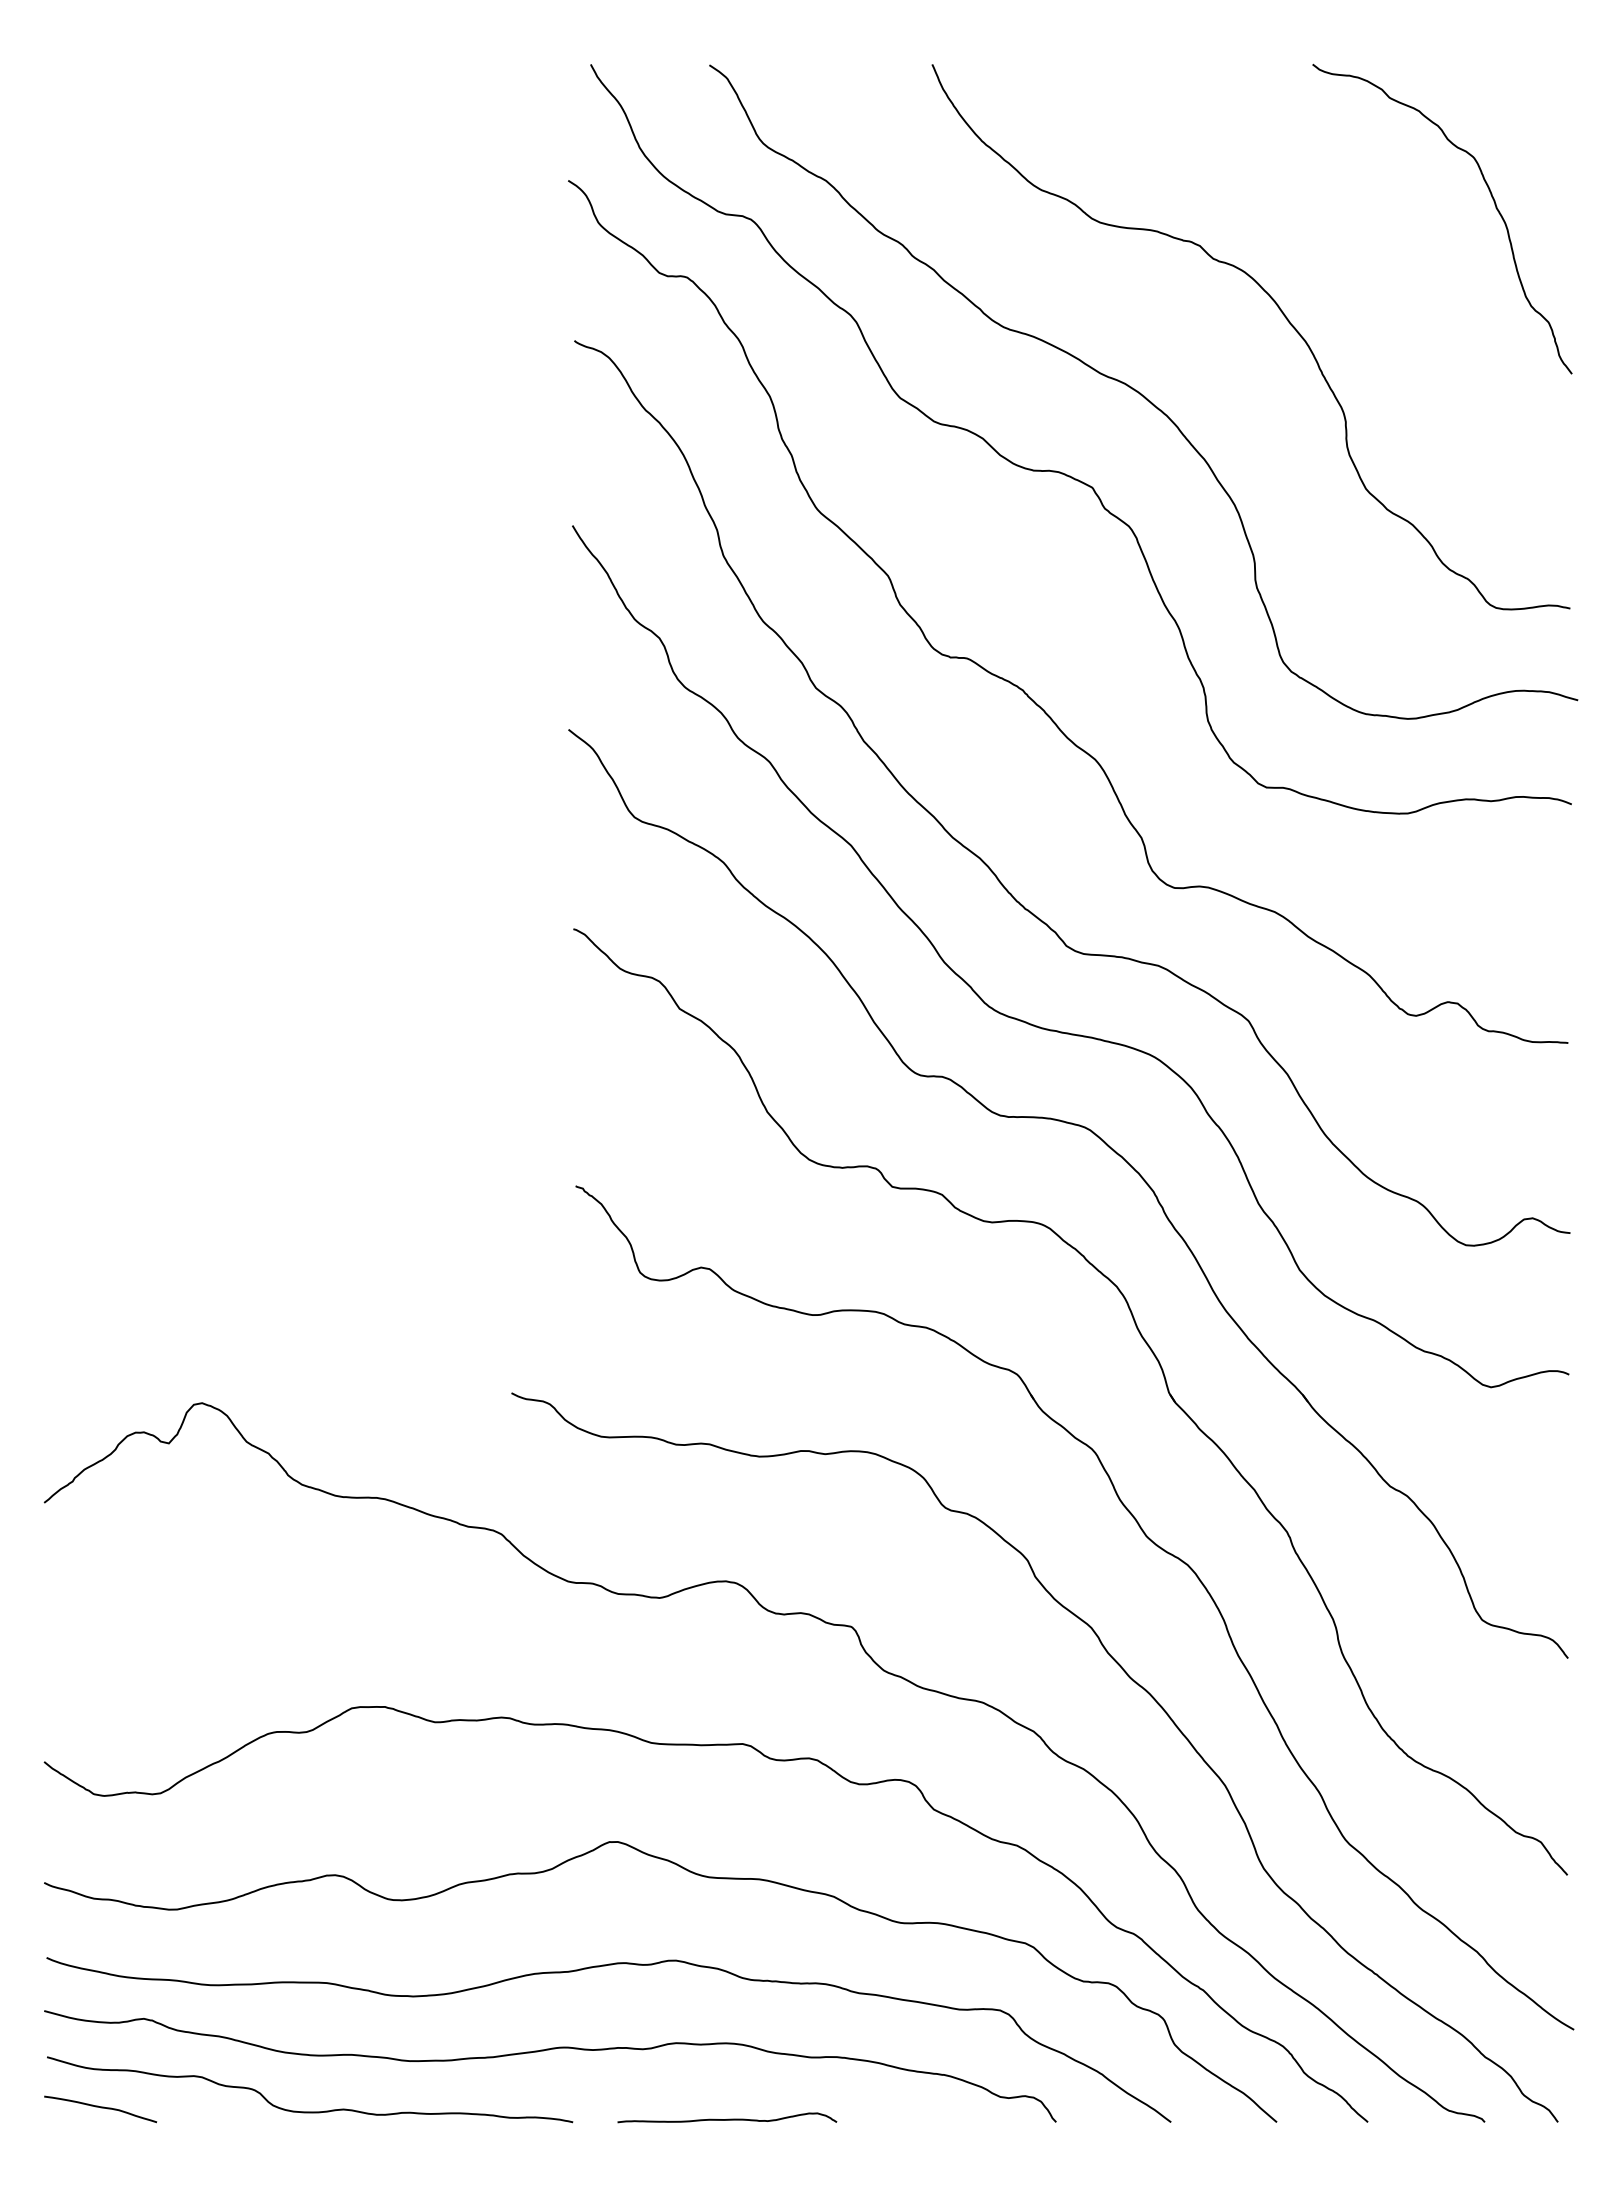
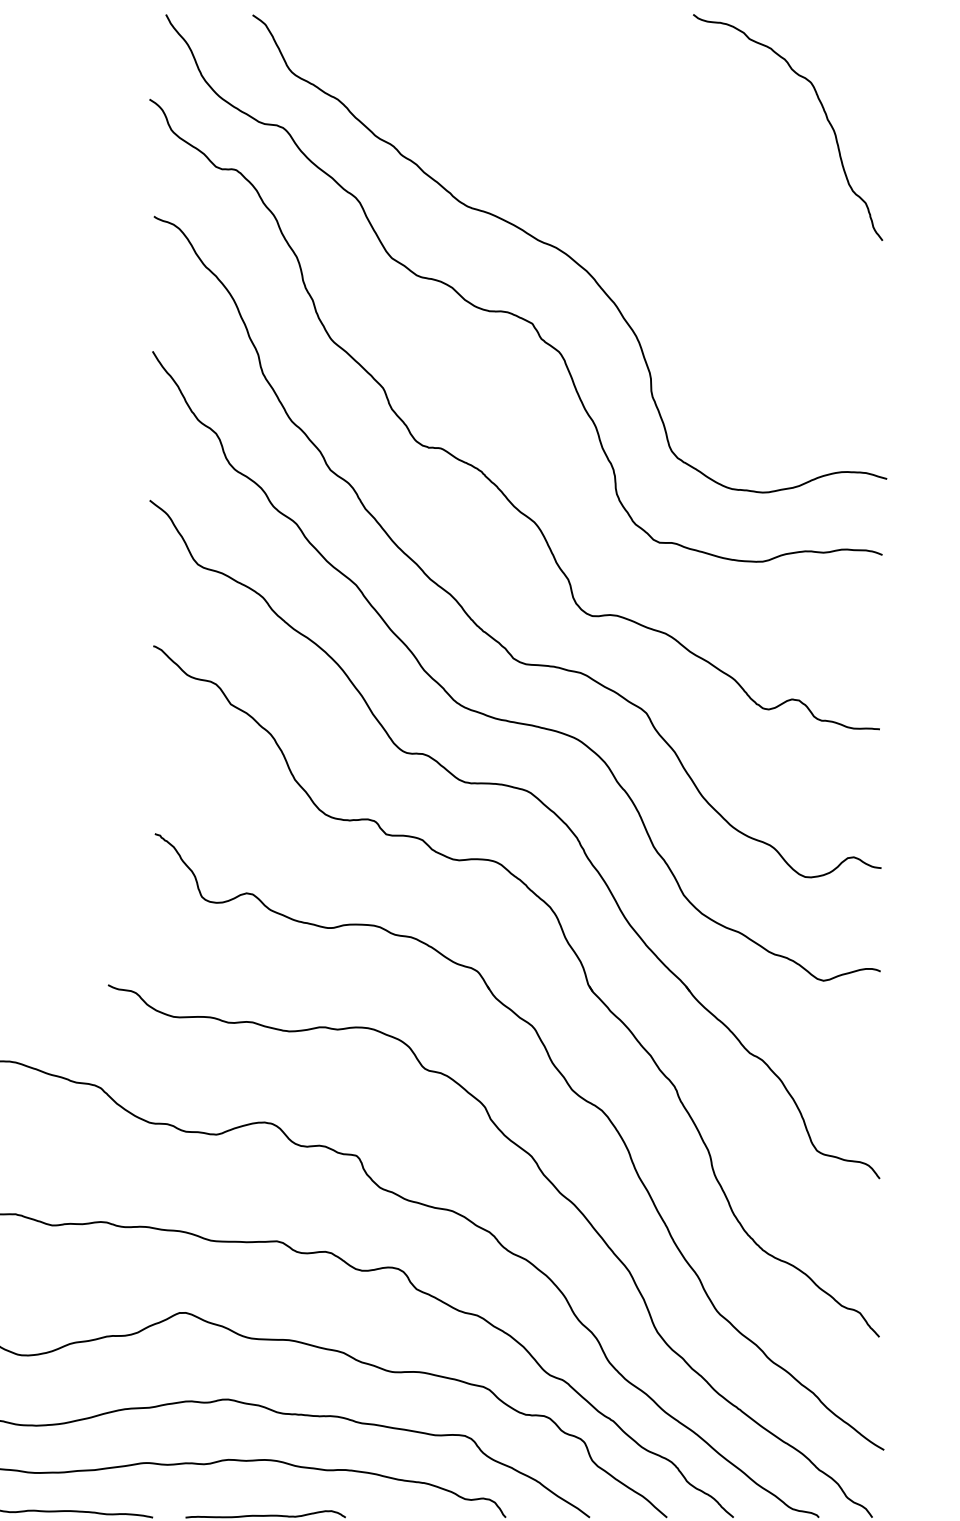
curve: (1282, 314) -> (671, 197), removed

